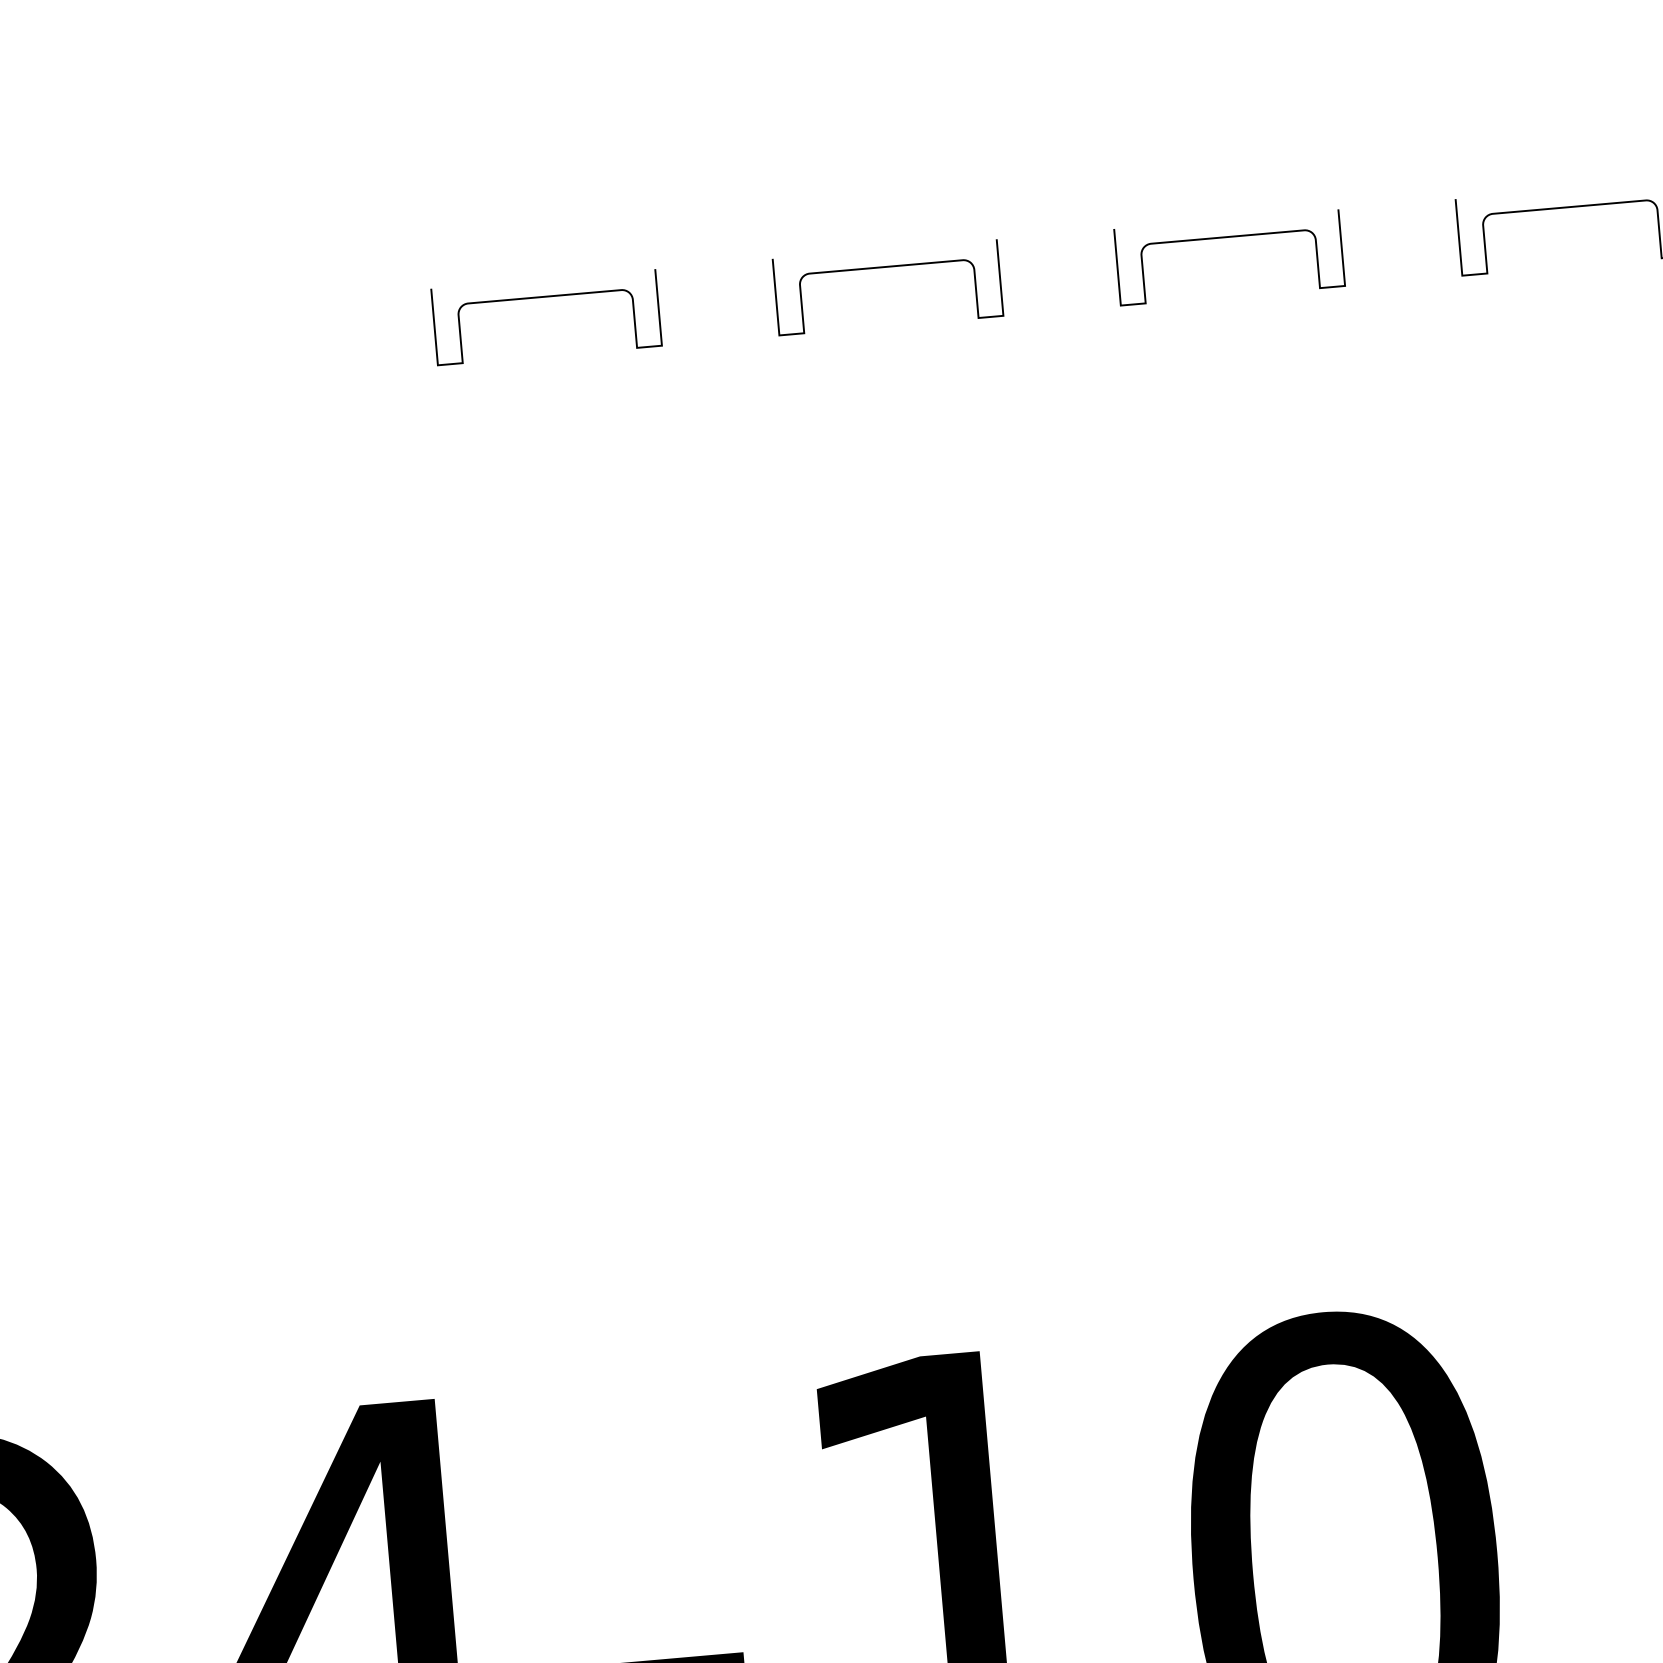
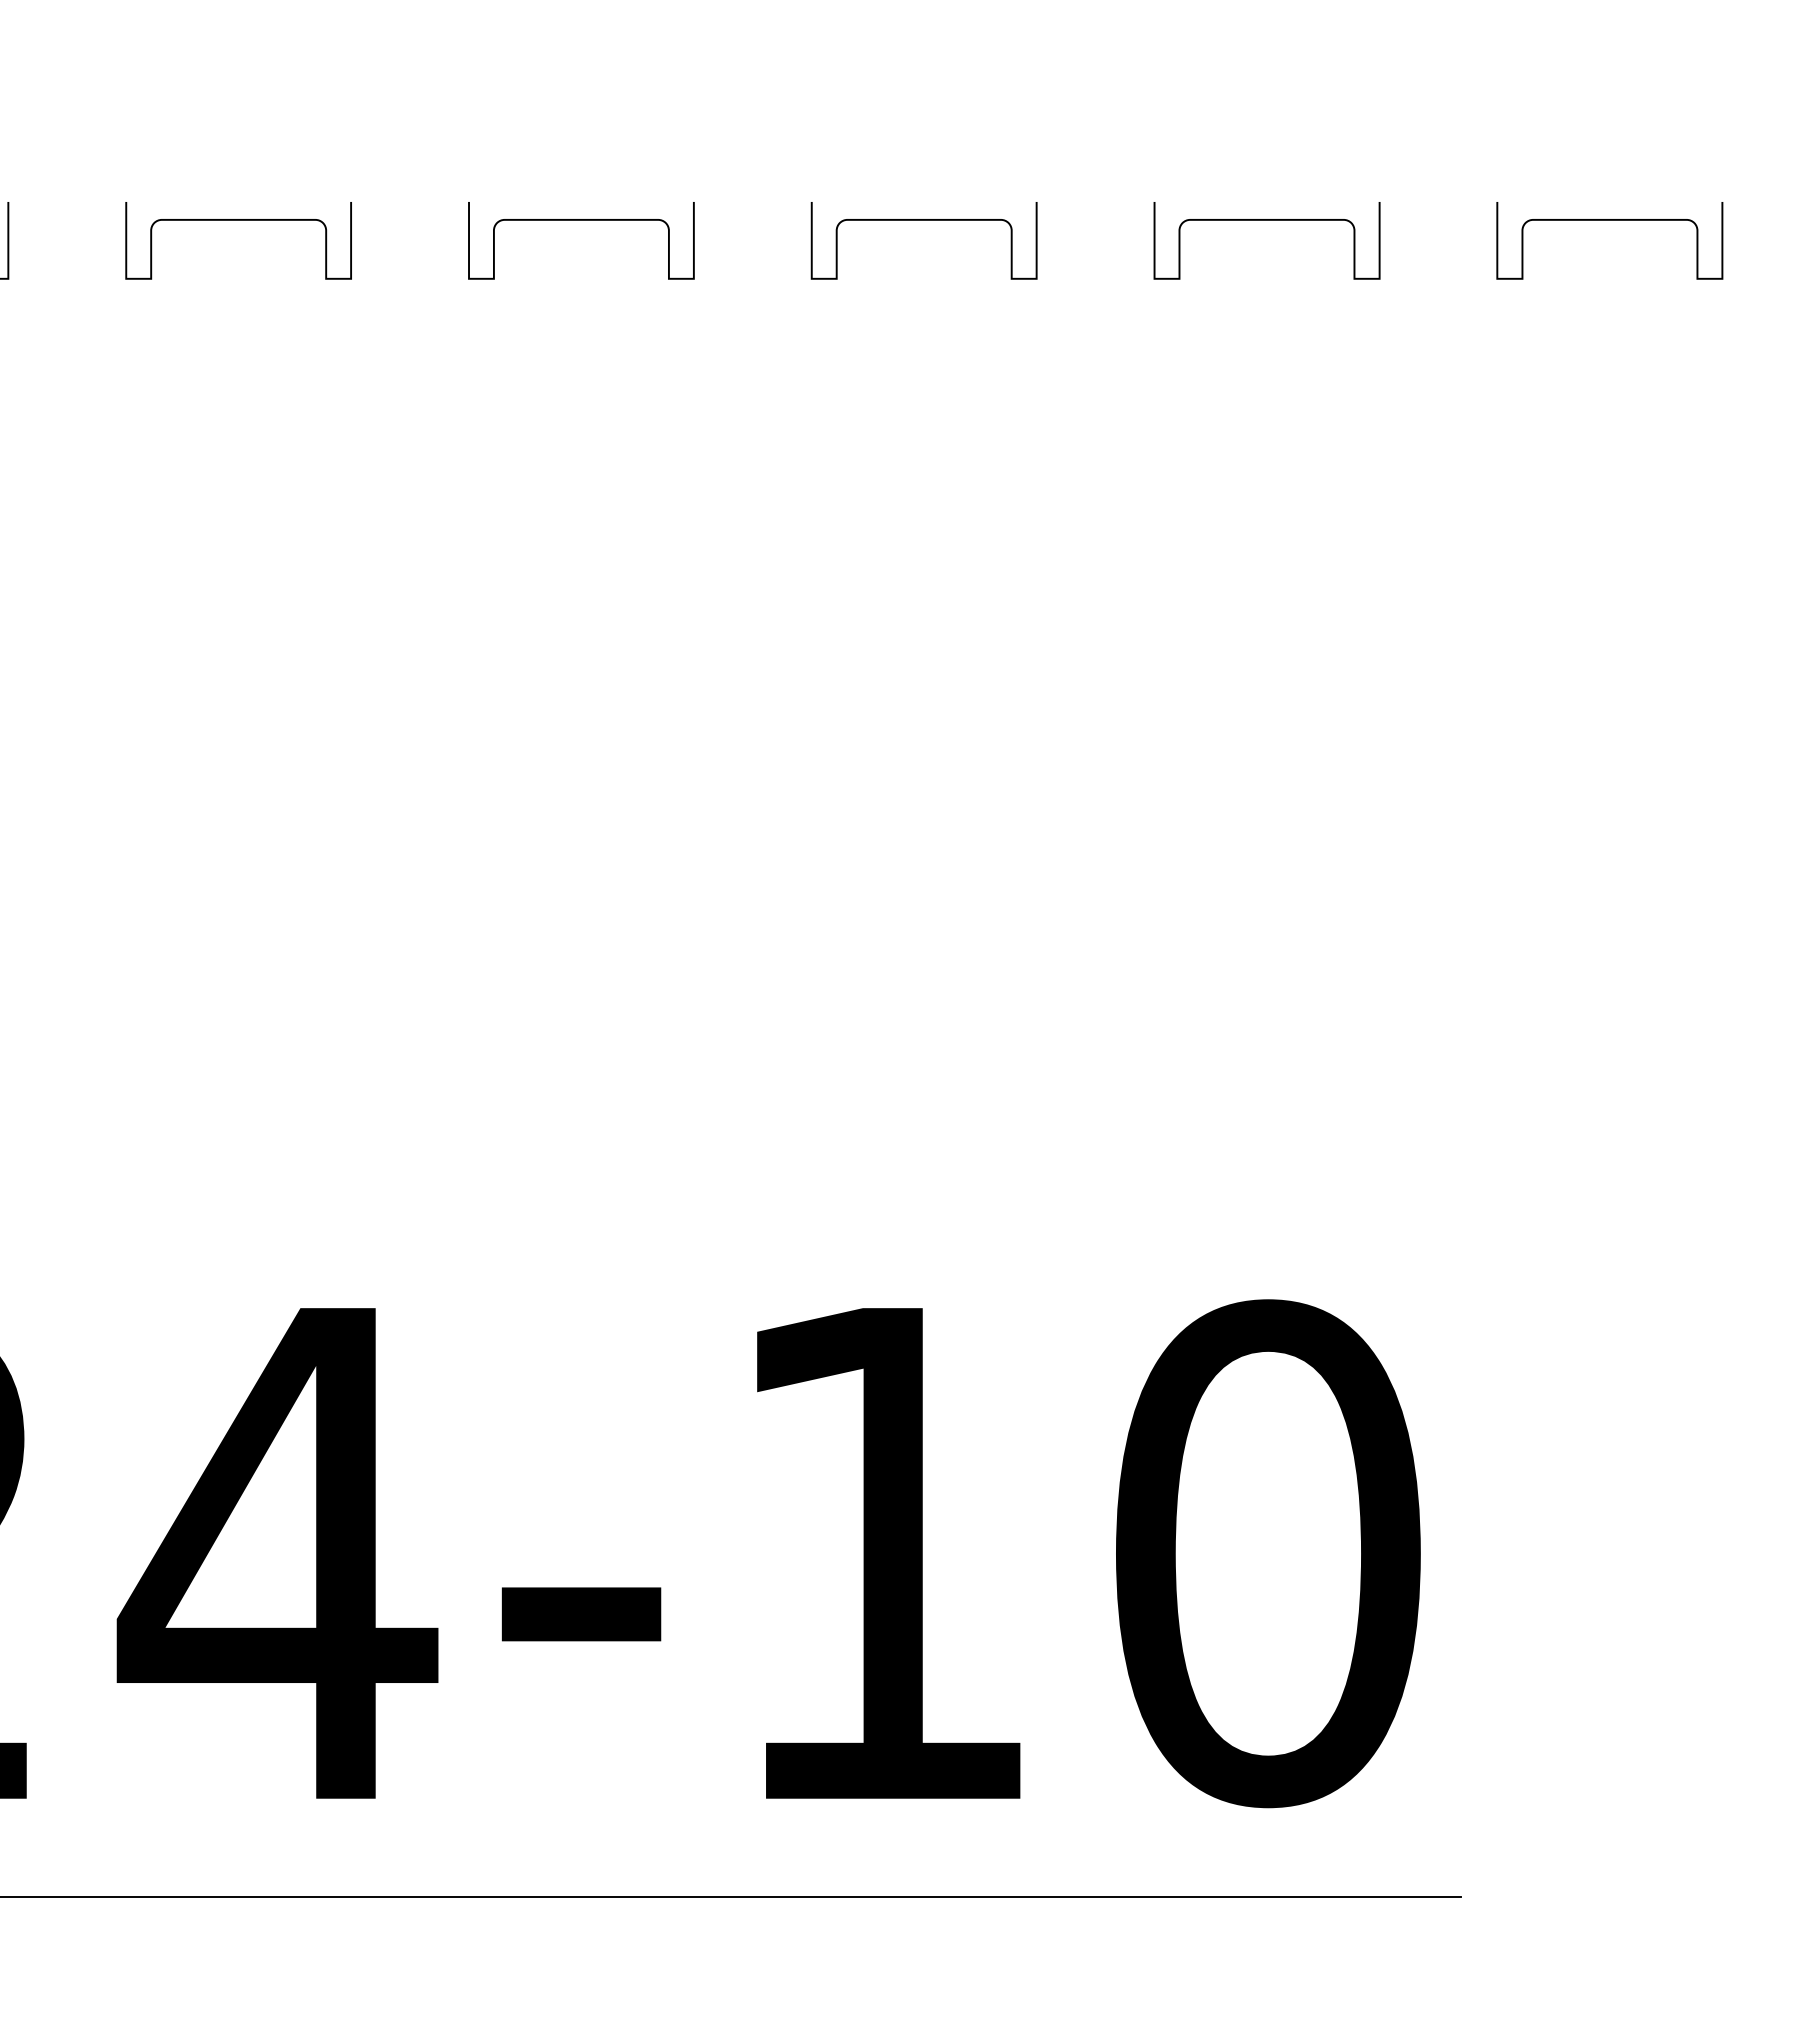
curve: (203, 327) -> (238, 220), added

